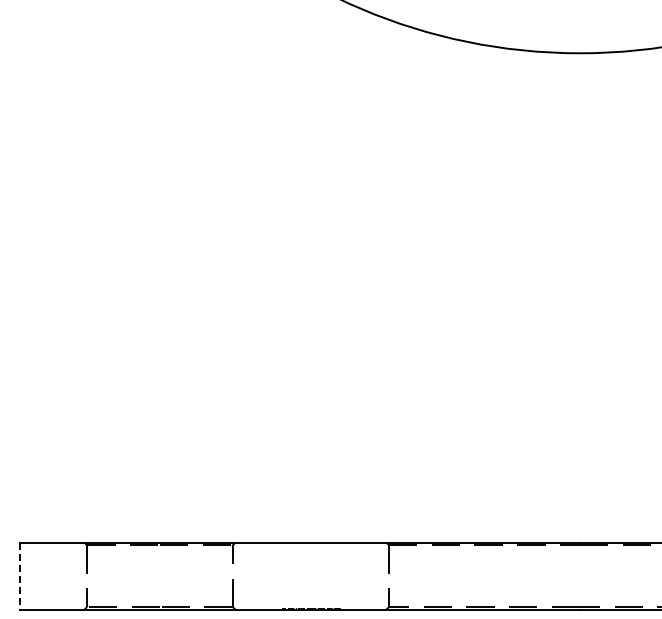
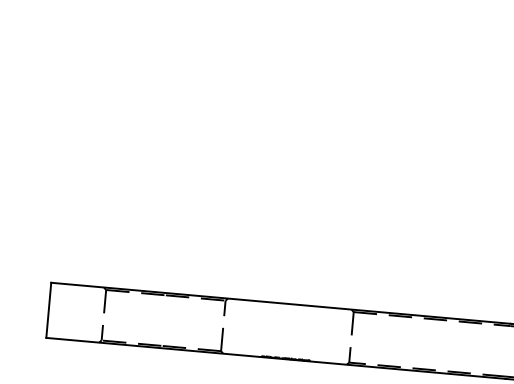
line: (19, 576) -> (48, 310), dashed -> solid

